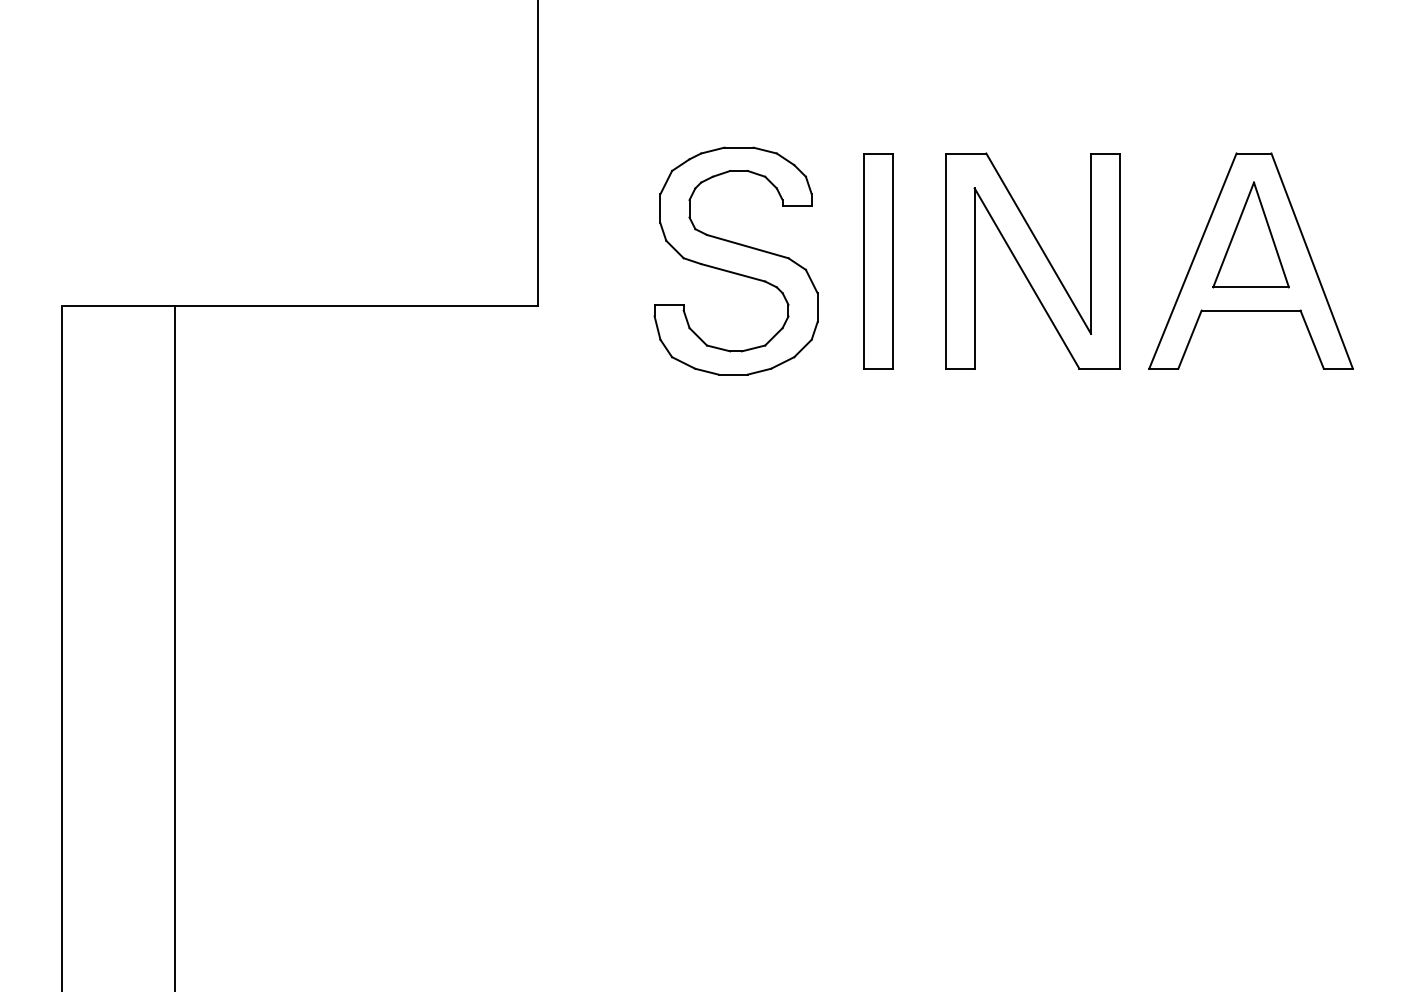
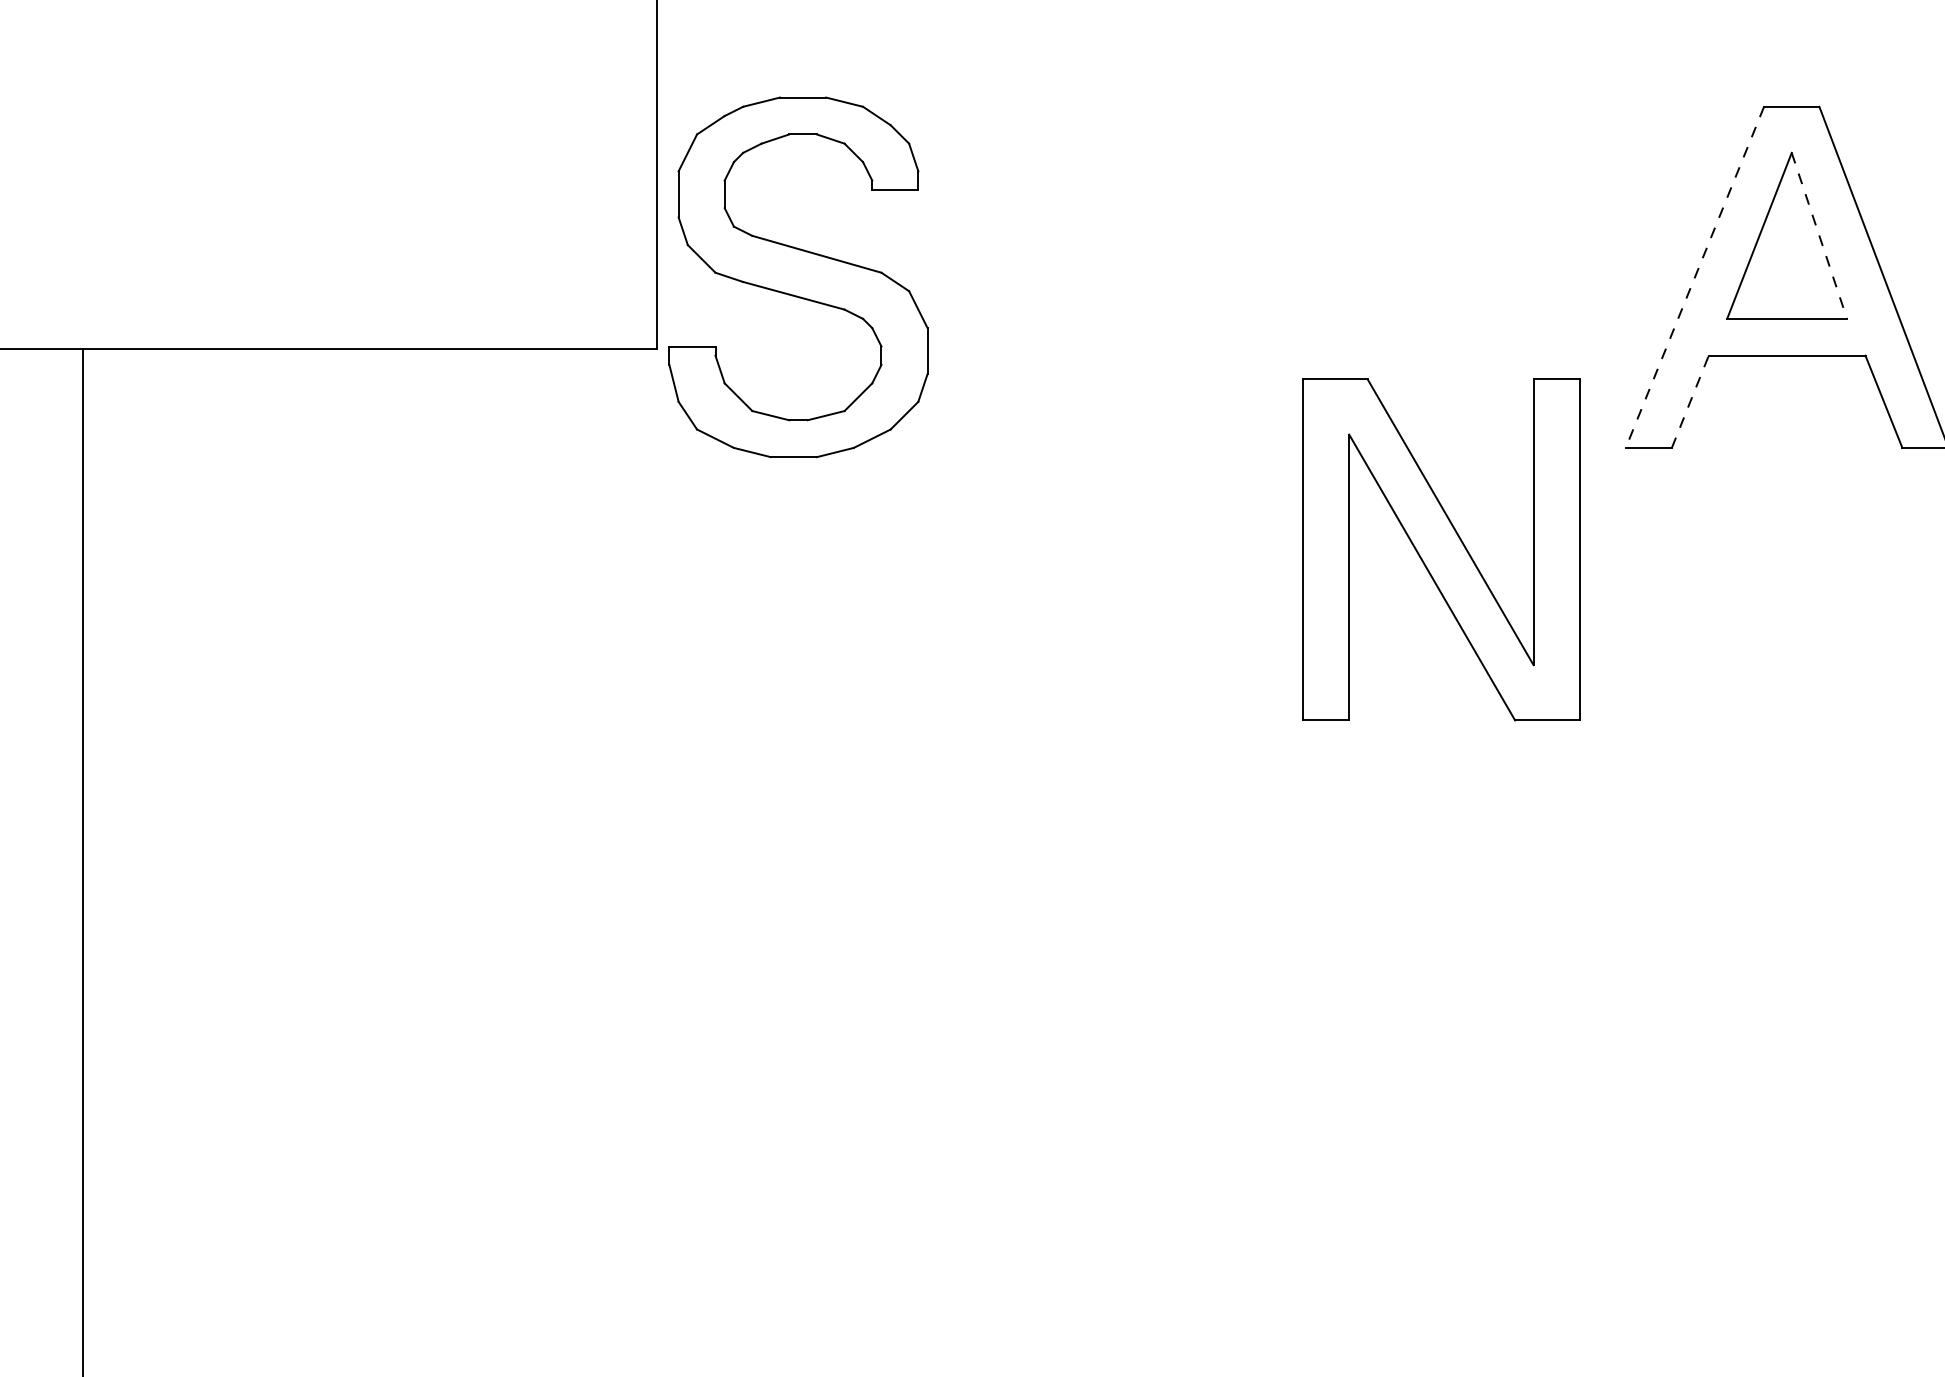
line: (1271, 235) -> (1819, 236), solid -> dashed
part: (735, 260) -> (797, 276), moved
part: (1032, 260) -> (1440, 548), moved
part: (878, 261) -> (1196, 277), removed
line: (1192, 261) -> (1694, 277), solid -> dashed
line: (1190, 339) -> (1691, 401), solid -> dashed

